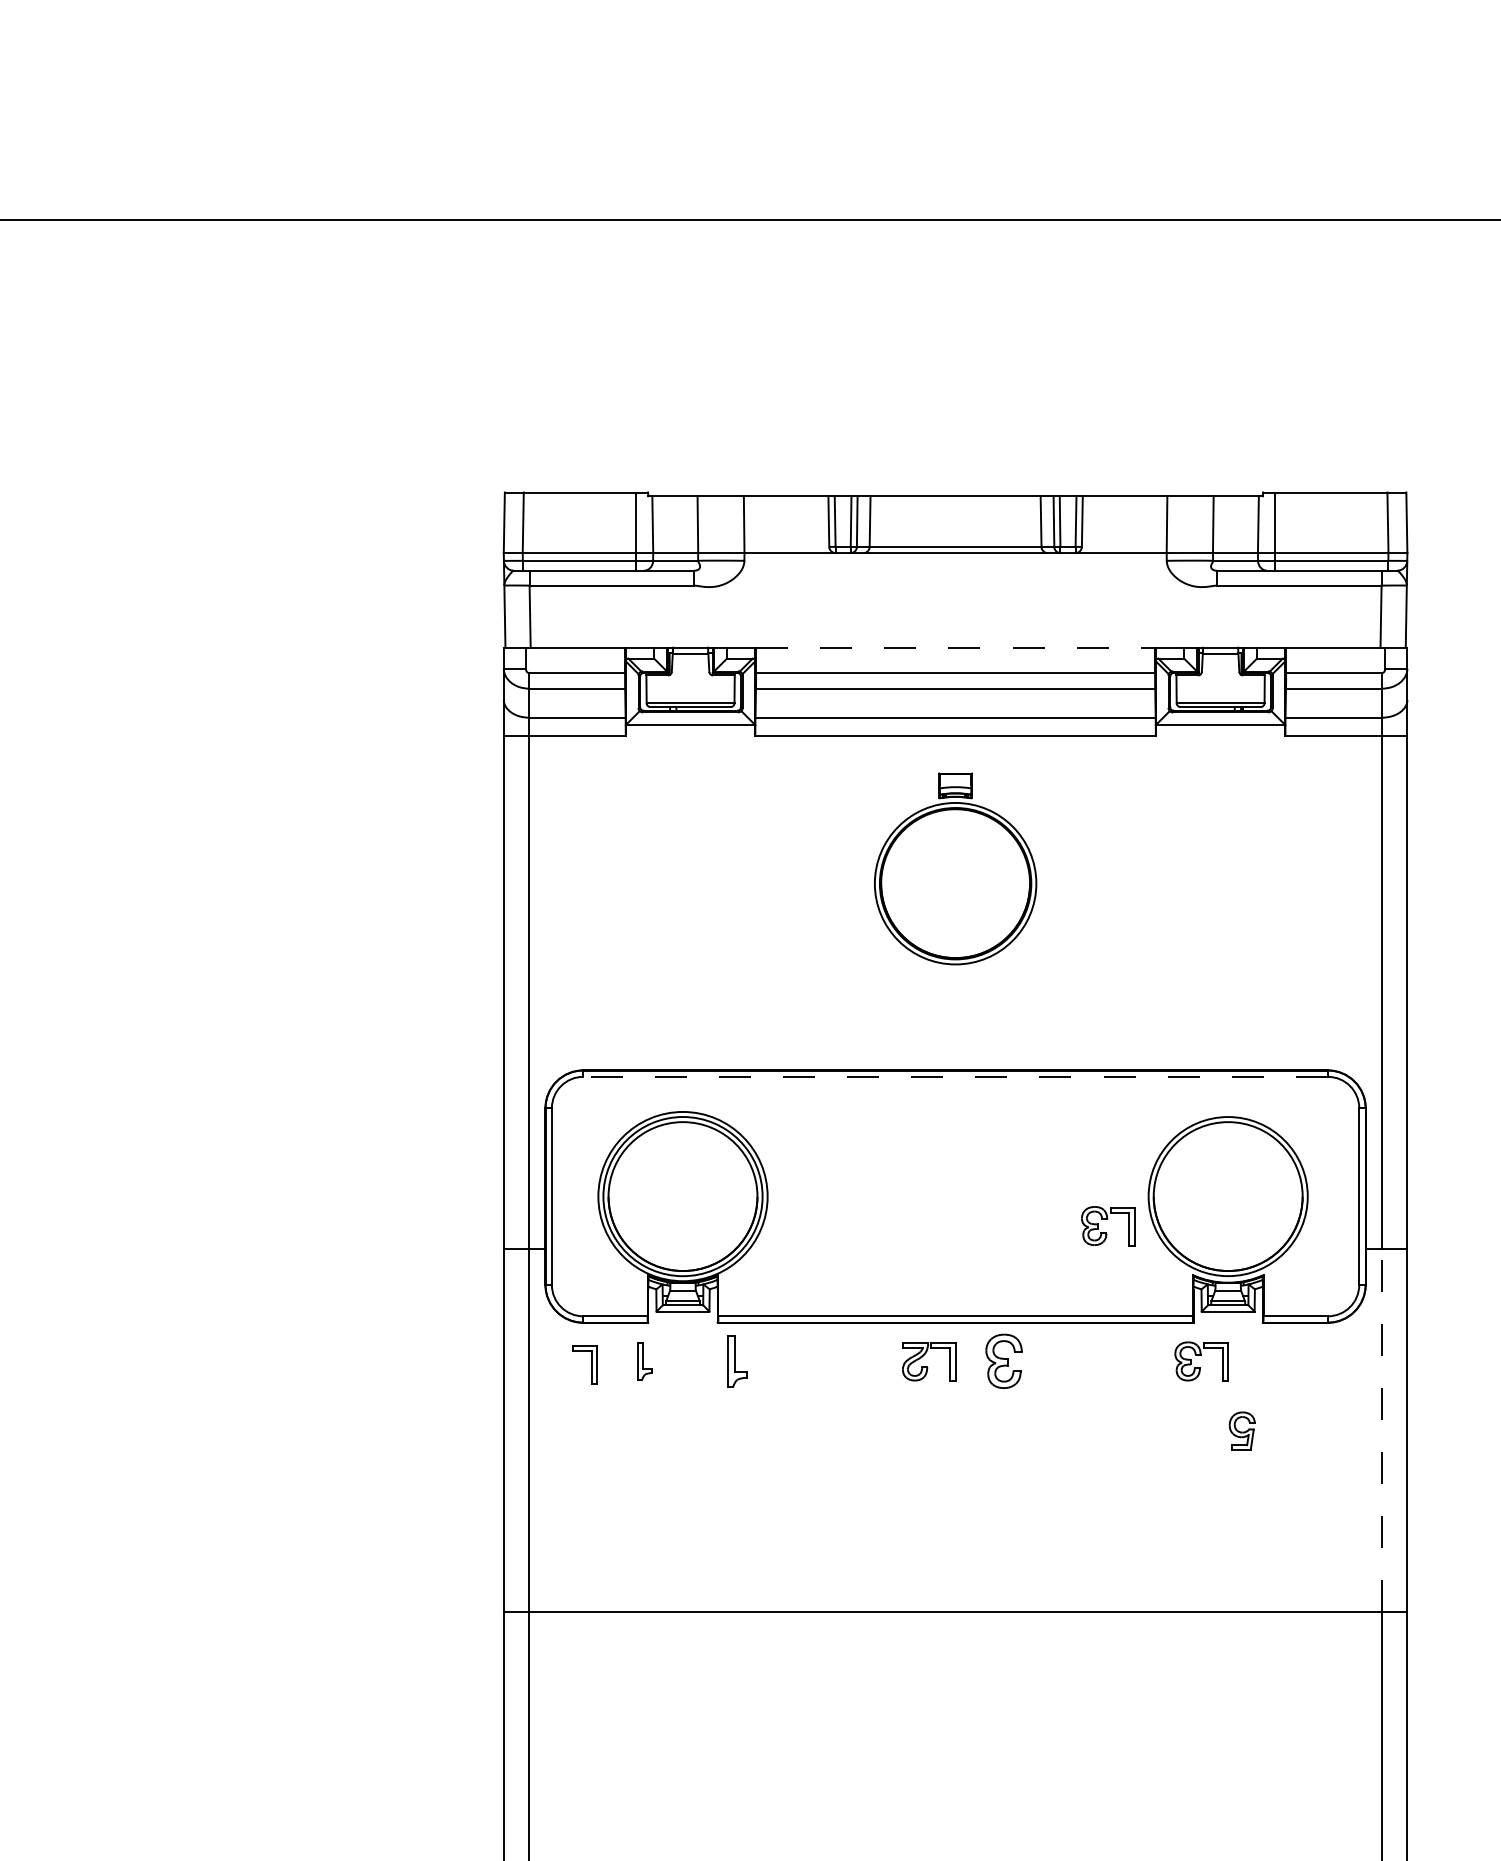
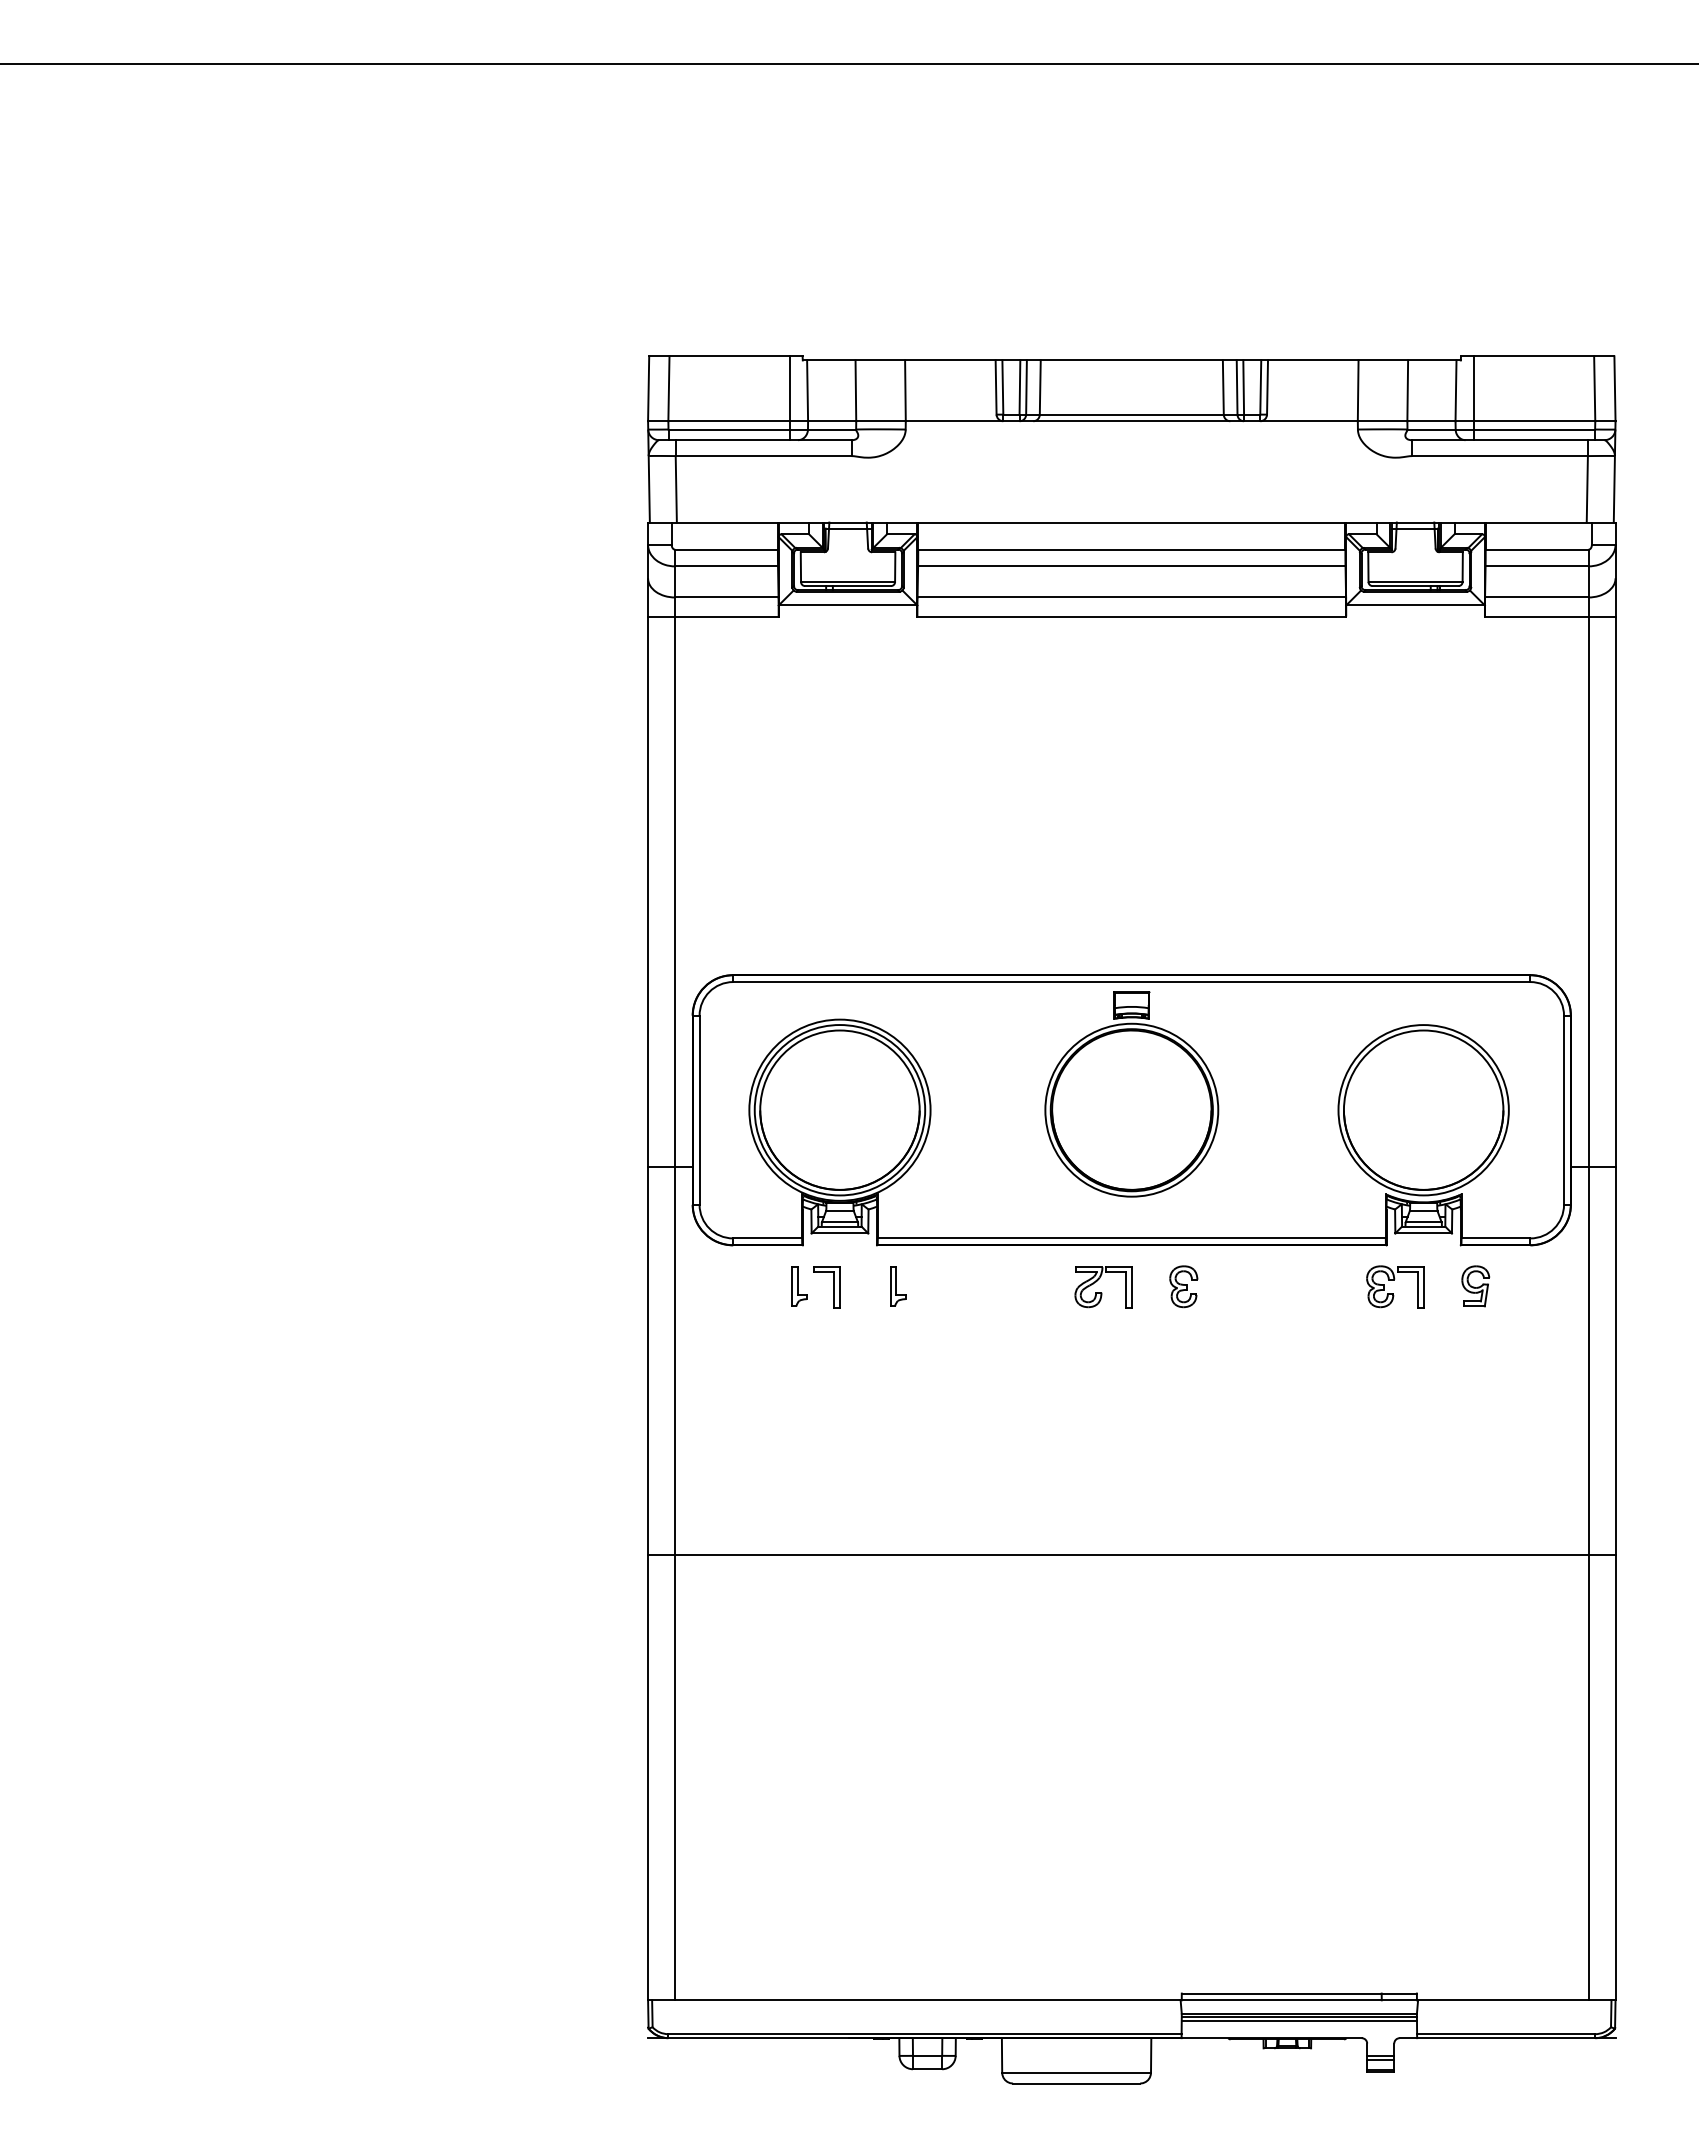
line: (955, 647) -> (1131, 522), dashed -> solid
part: (955, 869) -> (1131, 1094), moved
line: (955, 1077) -> (1131, 982), dashed -> solid
part: (1107, 1220) -> (1294, 1135), removed
part: (737, 1361) -> (898, 1286), size x0.71
part: (1003, 1361) -> (1183, 1286), size x0.71
part: (591, 1364) -> (833, 1287), moved
line: (1382, 1430) -> (1588, 1360), dashed -> solid
part: (1242, 1431) -> (1475, 1286), moved

